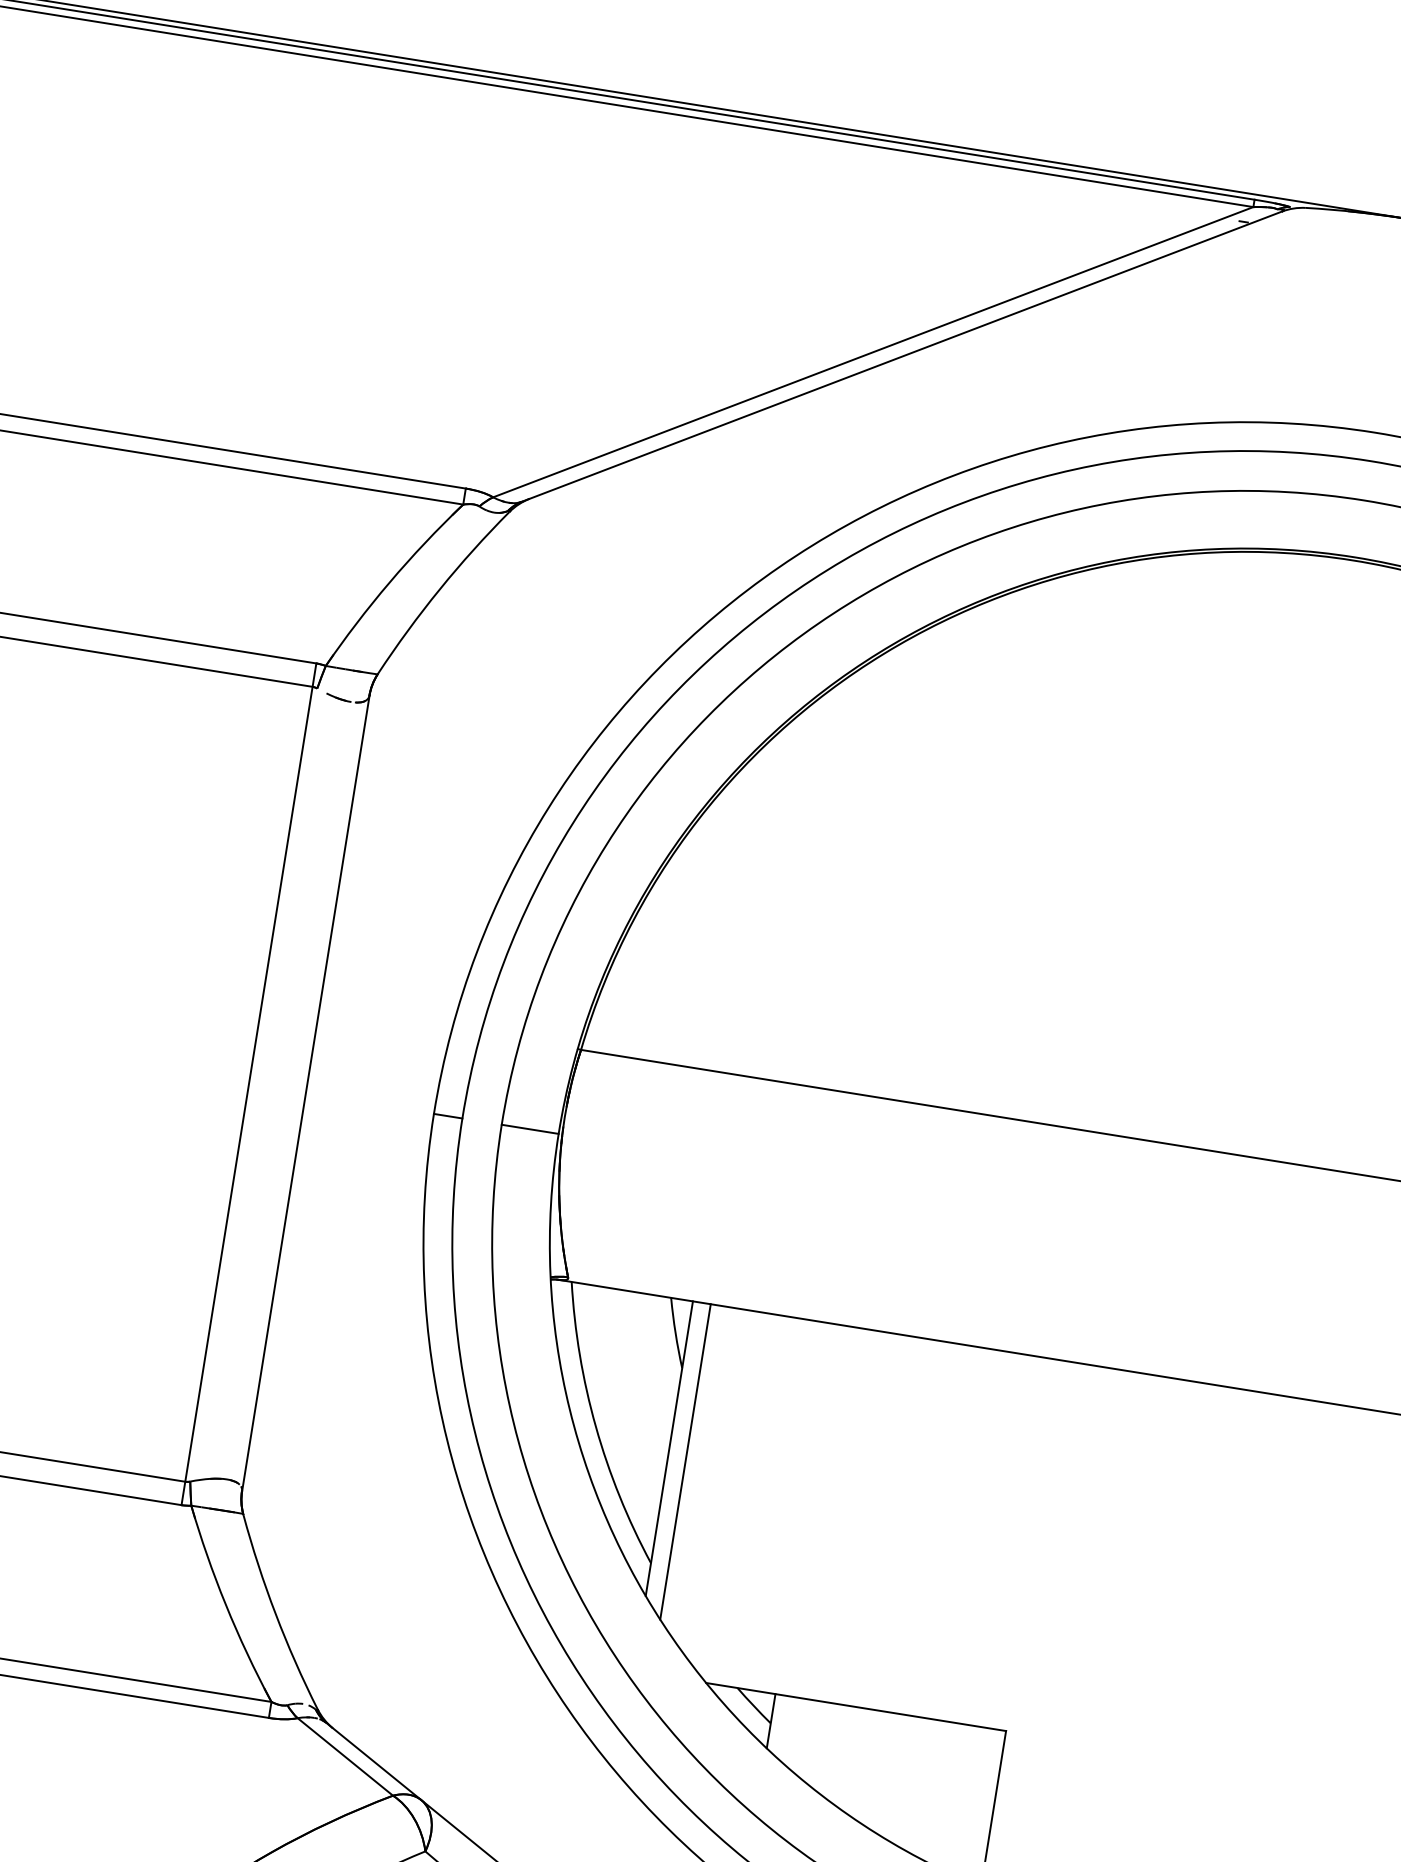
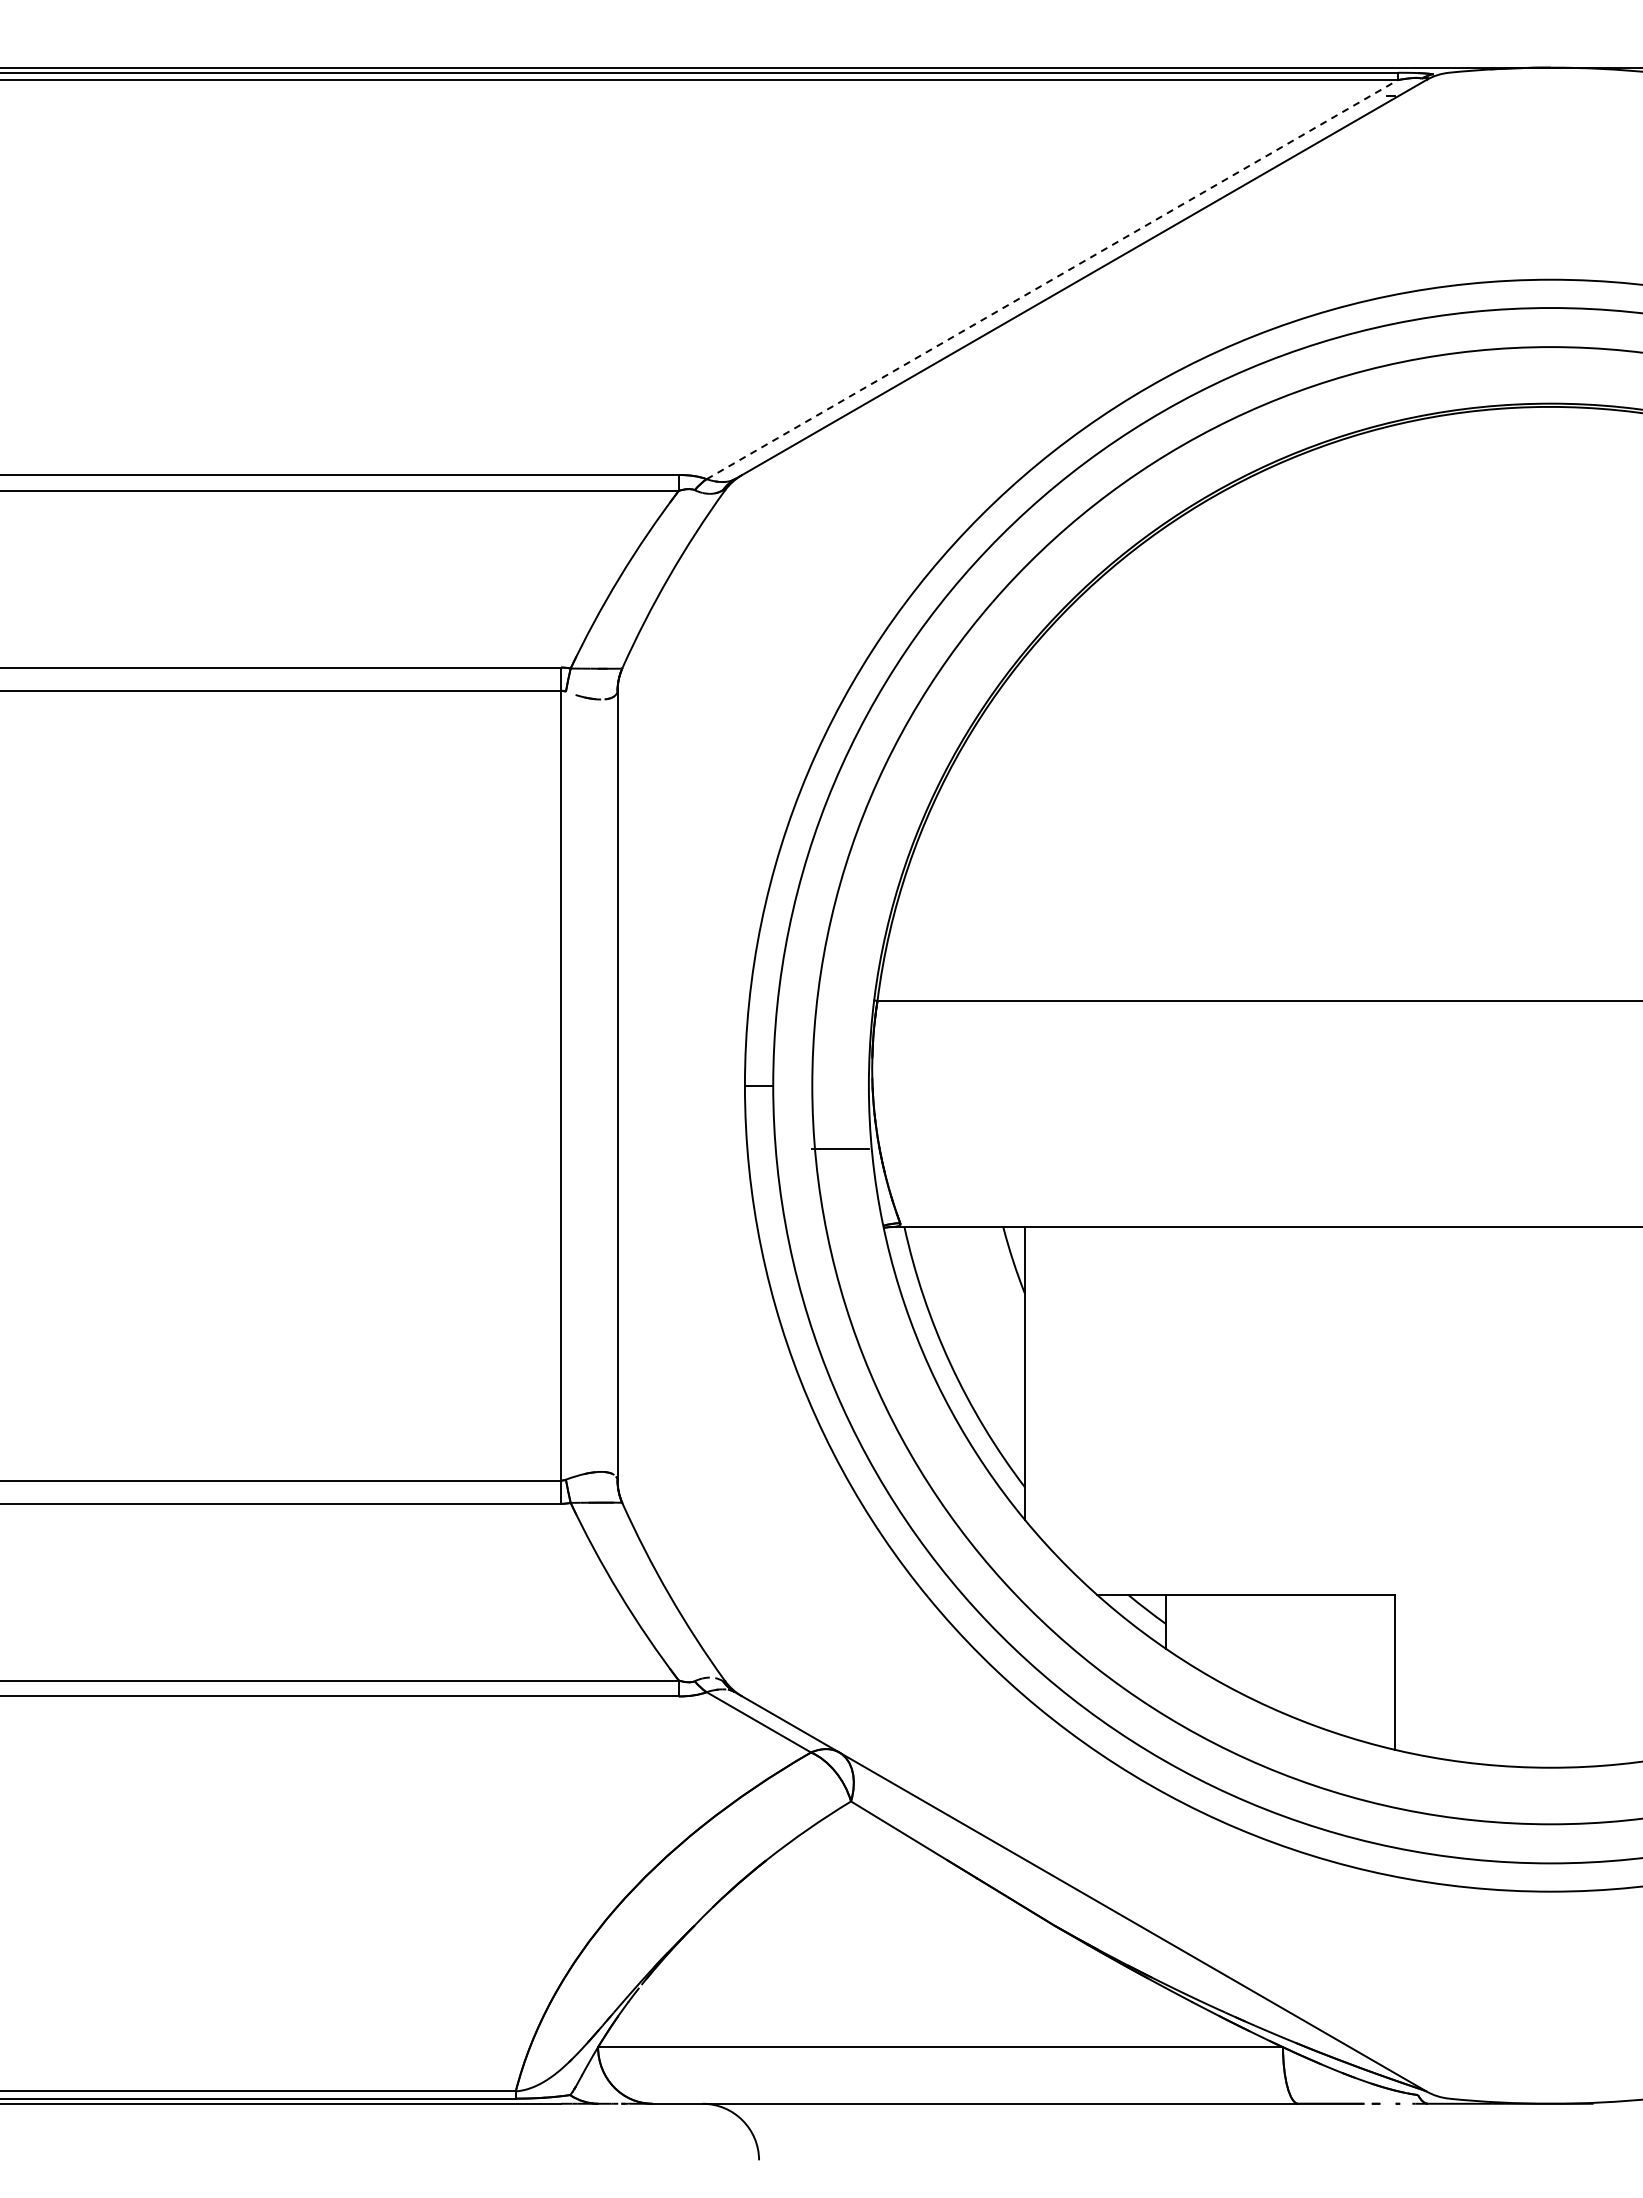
line: (873, 352) -> (1052, 279), solid -> dashed
line: (530, 1129) -> (840, 1148), moved
line: (685, 1461) -> (1042, 1383), removed

